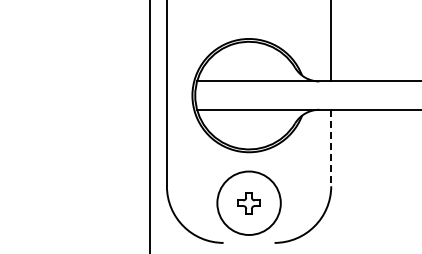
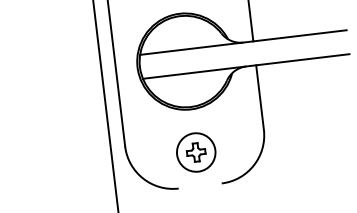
line: (331, 148) -> (260, 97), dashed -> solid
circle: (248, 202) -> (195, 151), size x0.71

